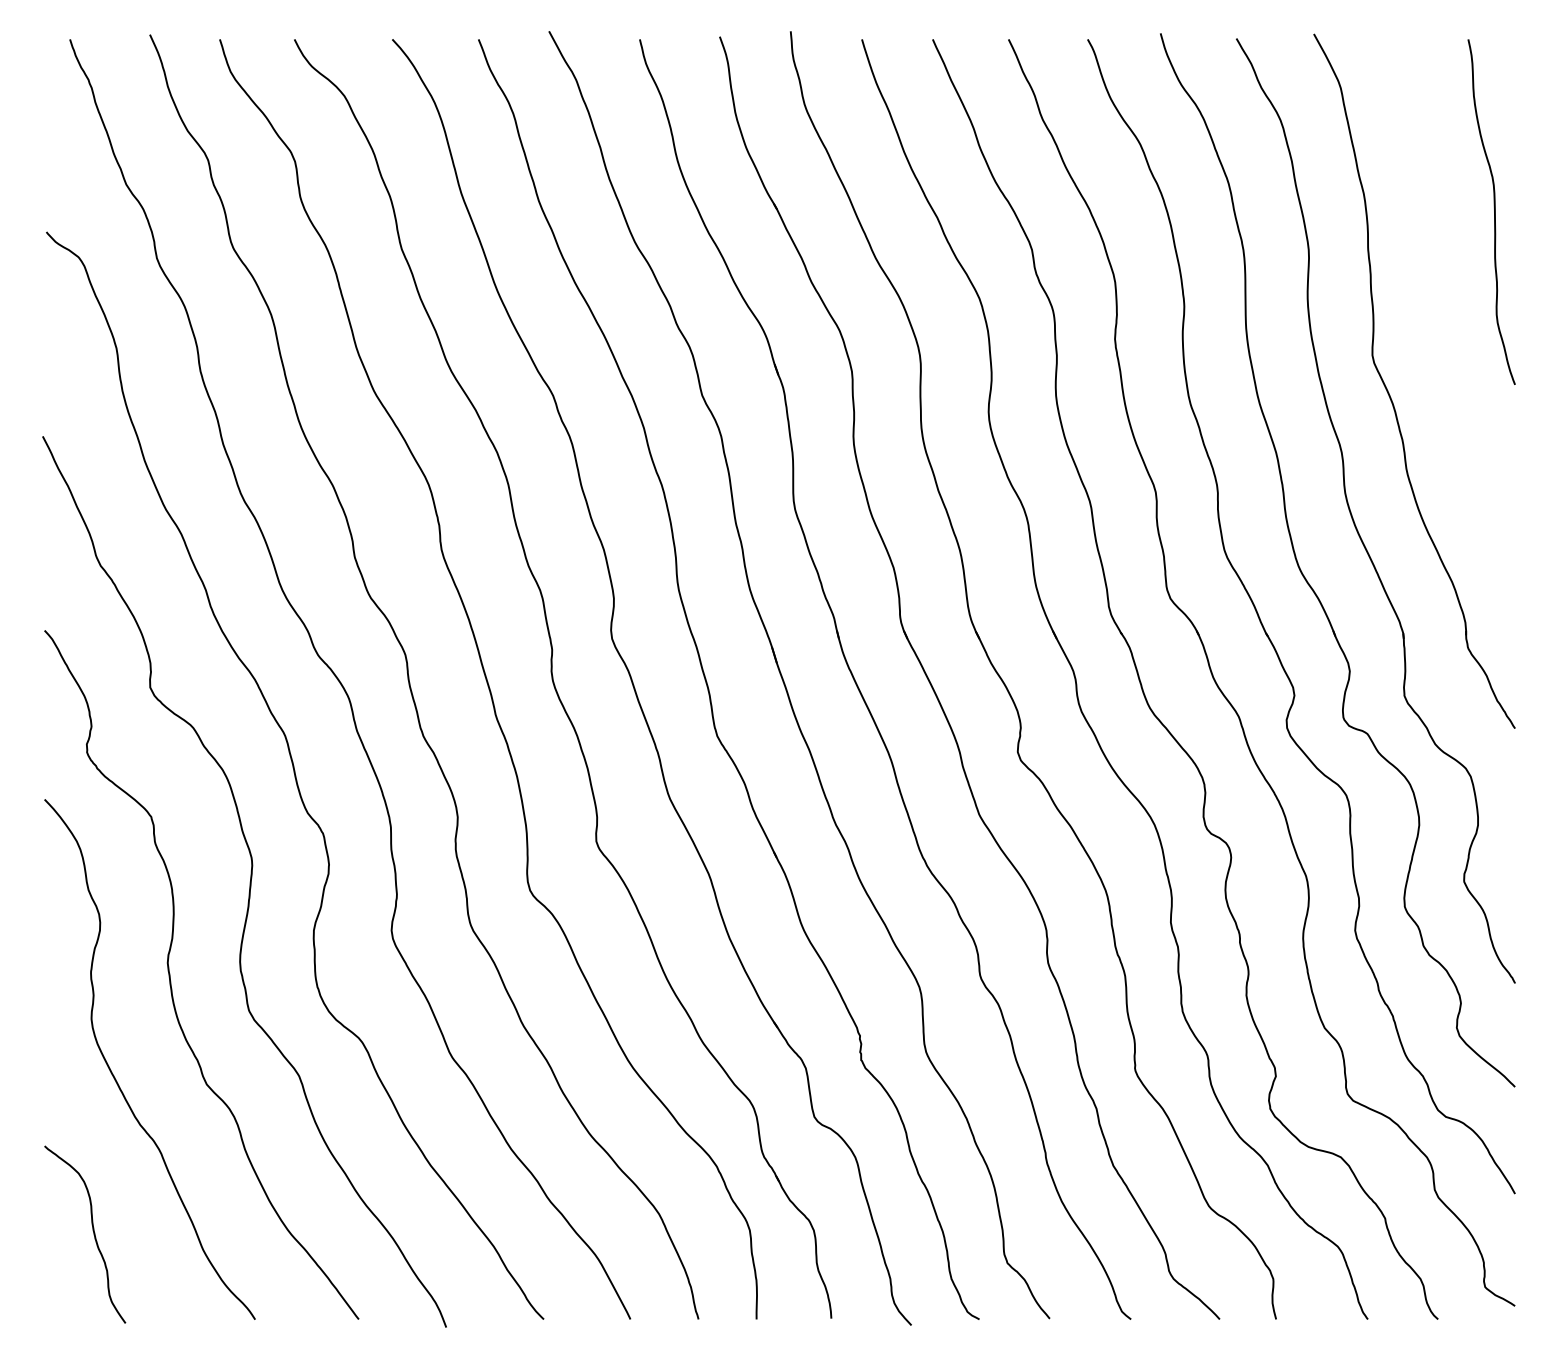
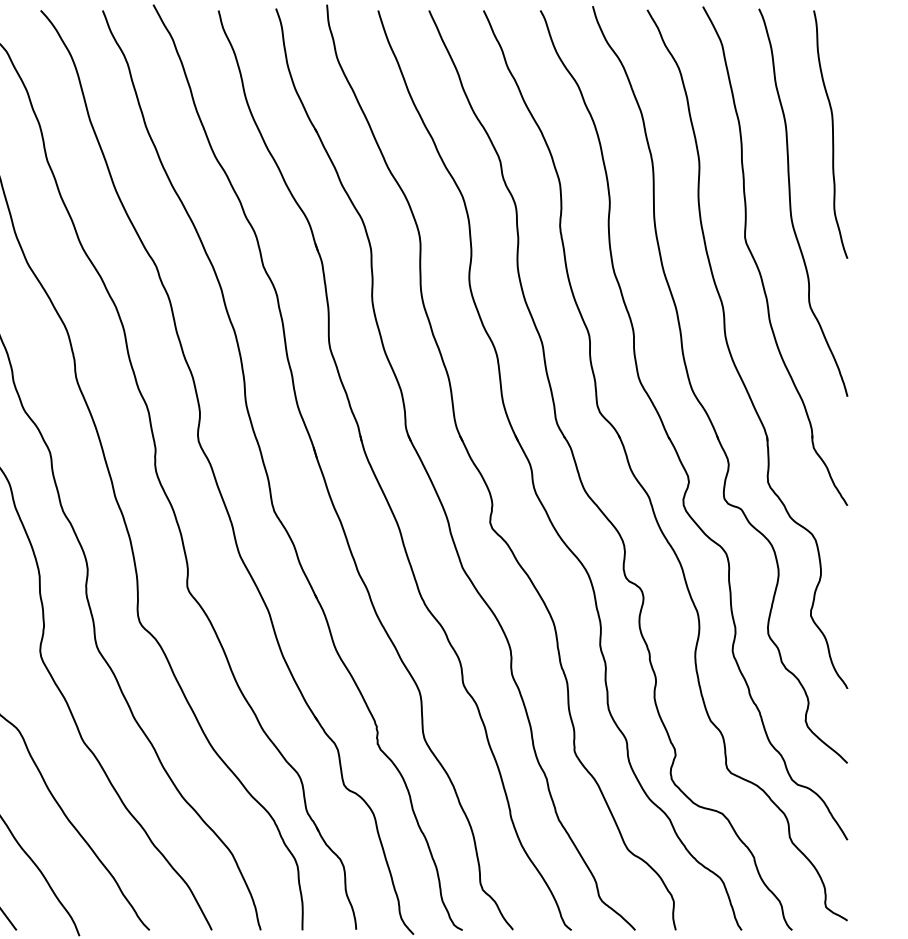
curve: (1436, 306) -> (791, 202), added

